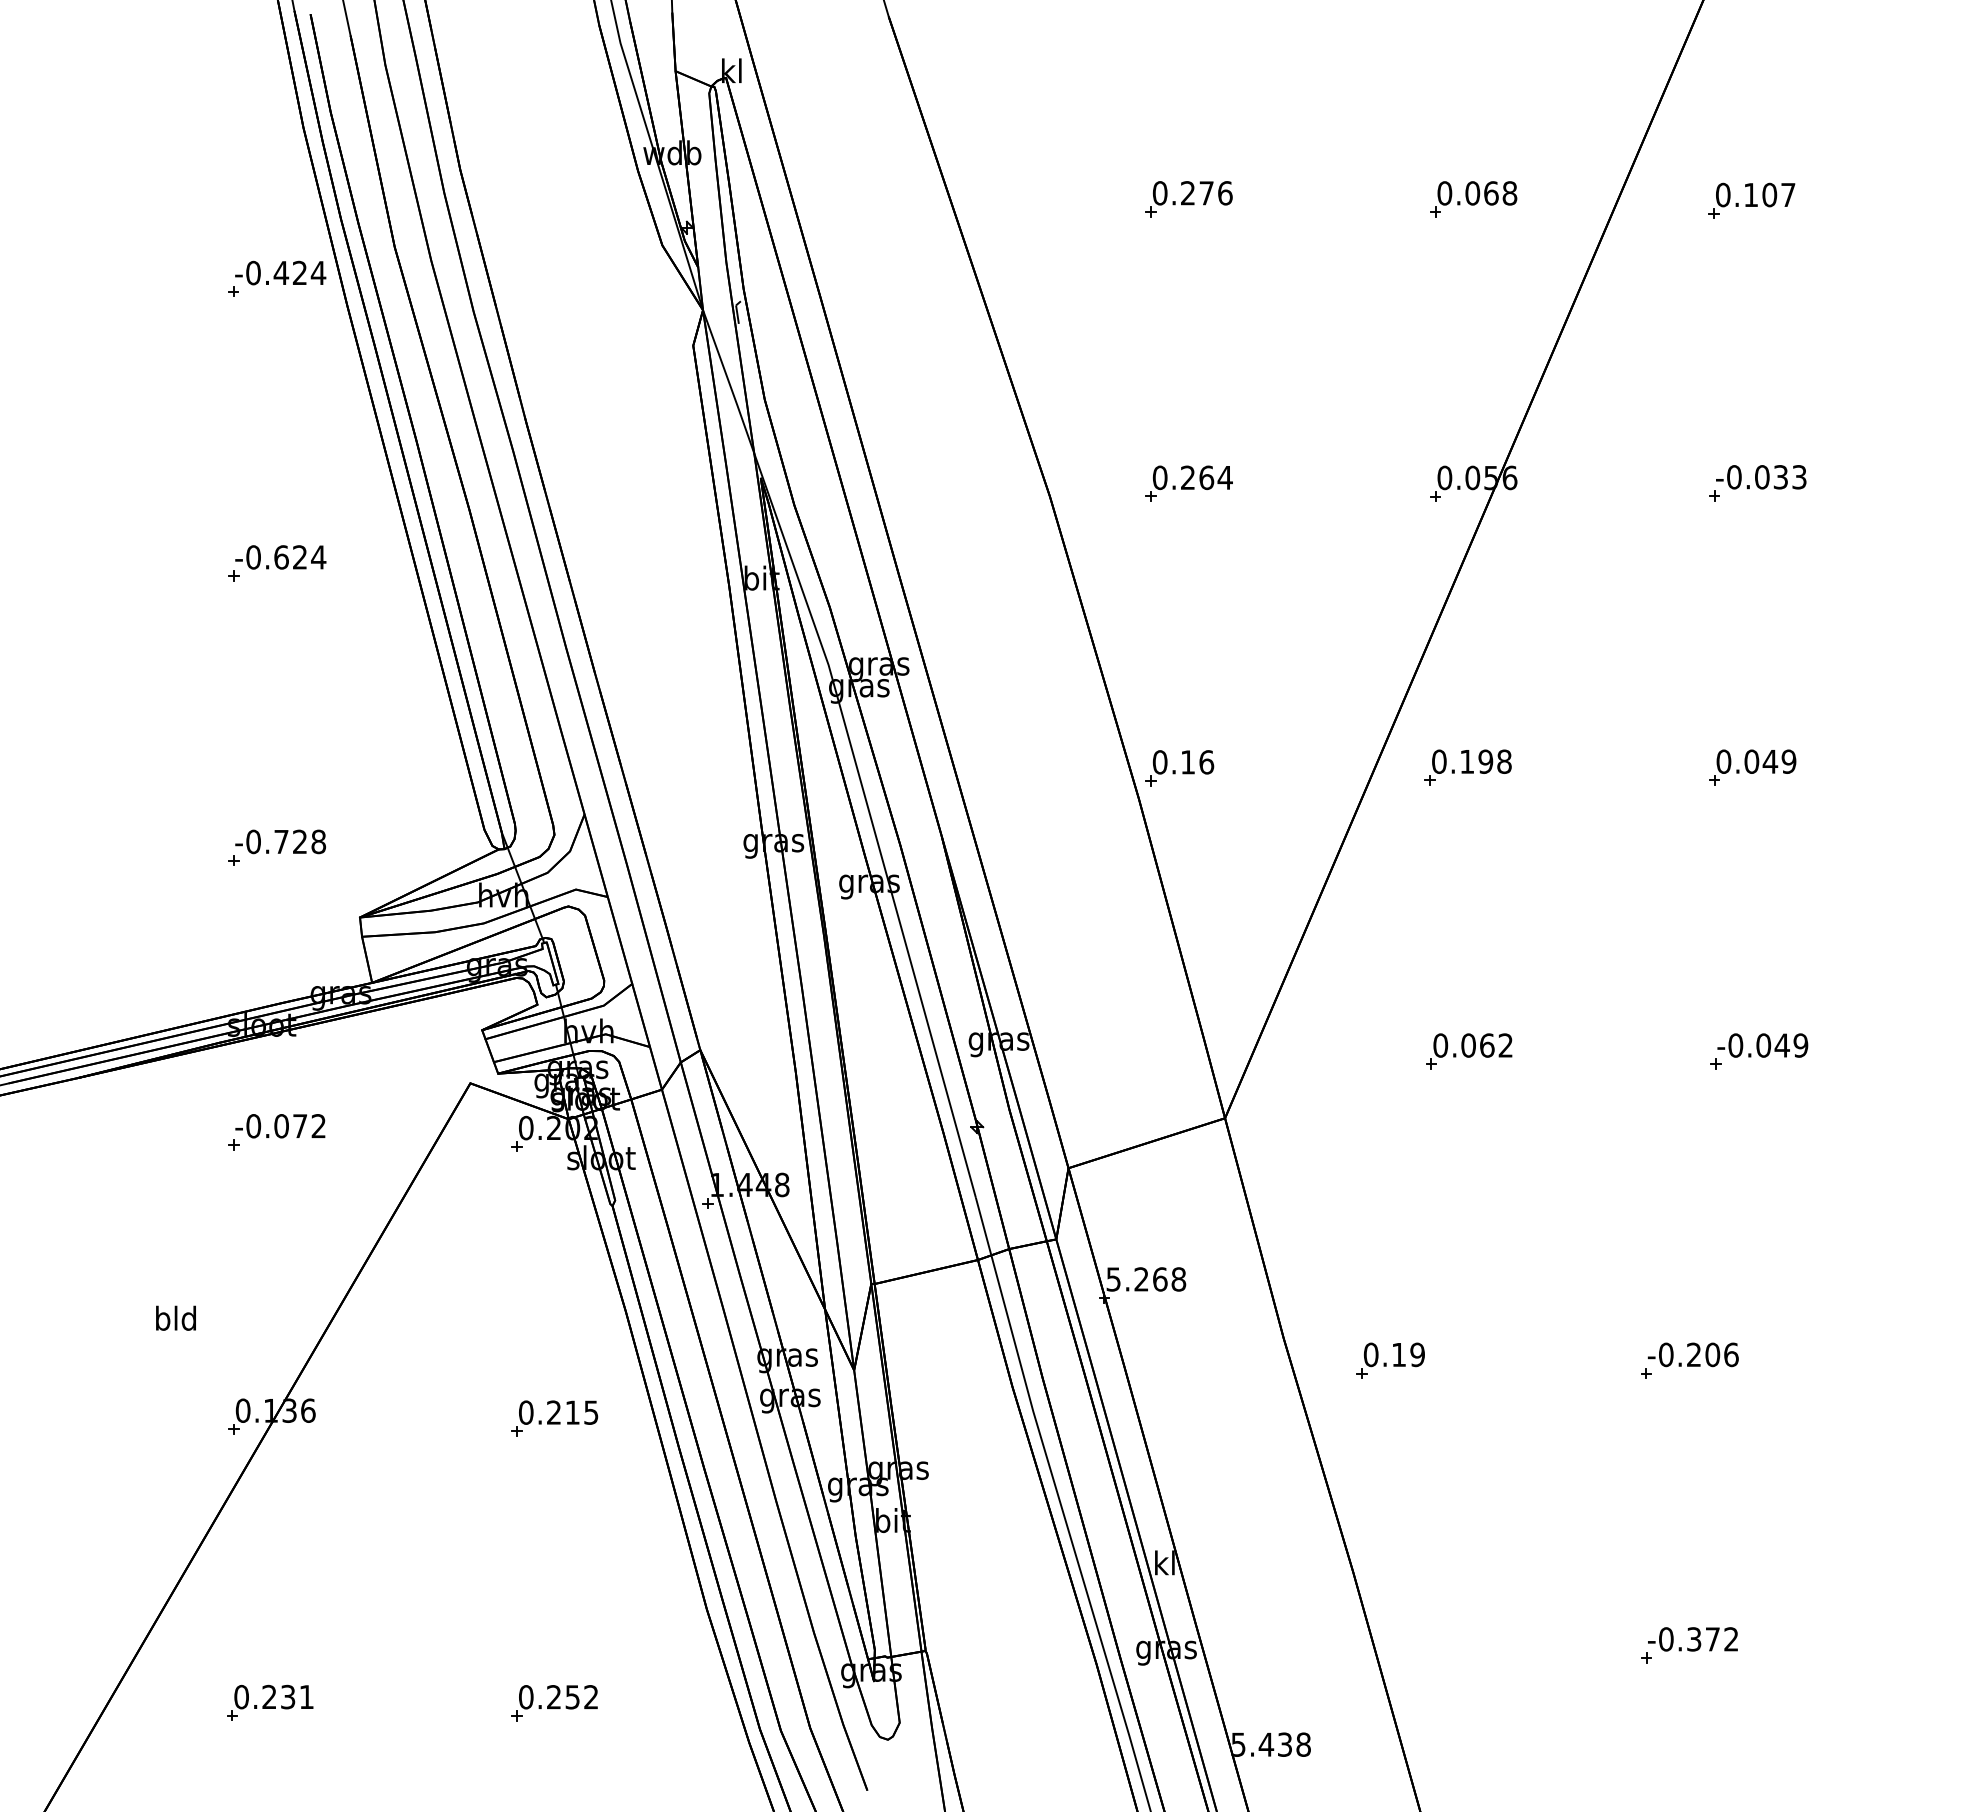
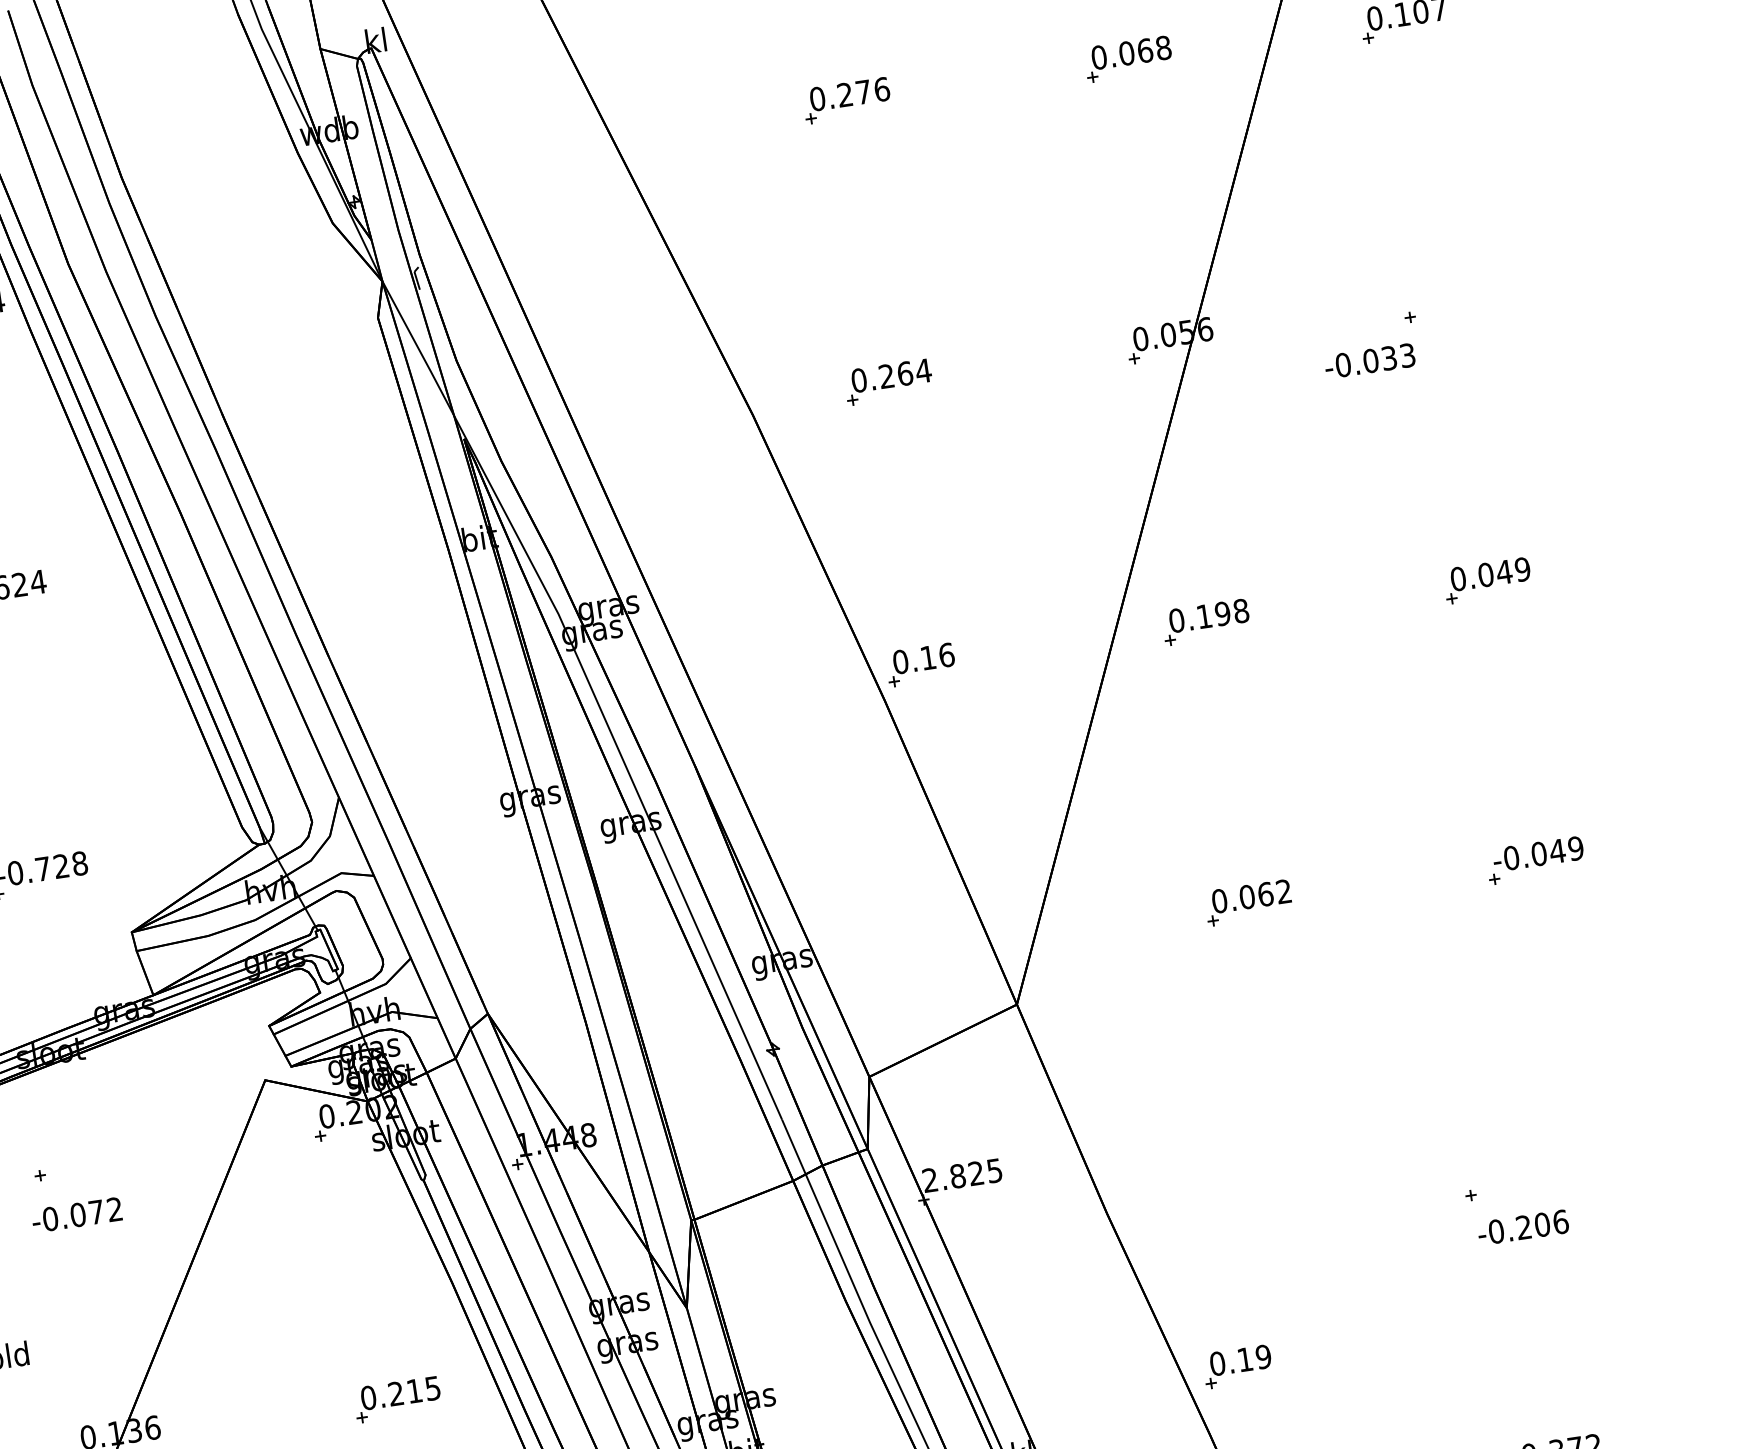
text: (1761, 477) -> (1370, 361), moved
text: (280, 1126) -> (77, 1215), moved
text: (1146, 1279) -> (962, 1175), 5.268 -> 2.825
text: (1692, 1354) -> (1522, 1227), moved
part: (1390, 1360) -> (1237, 1366), moved

